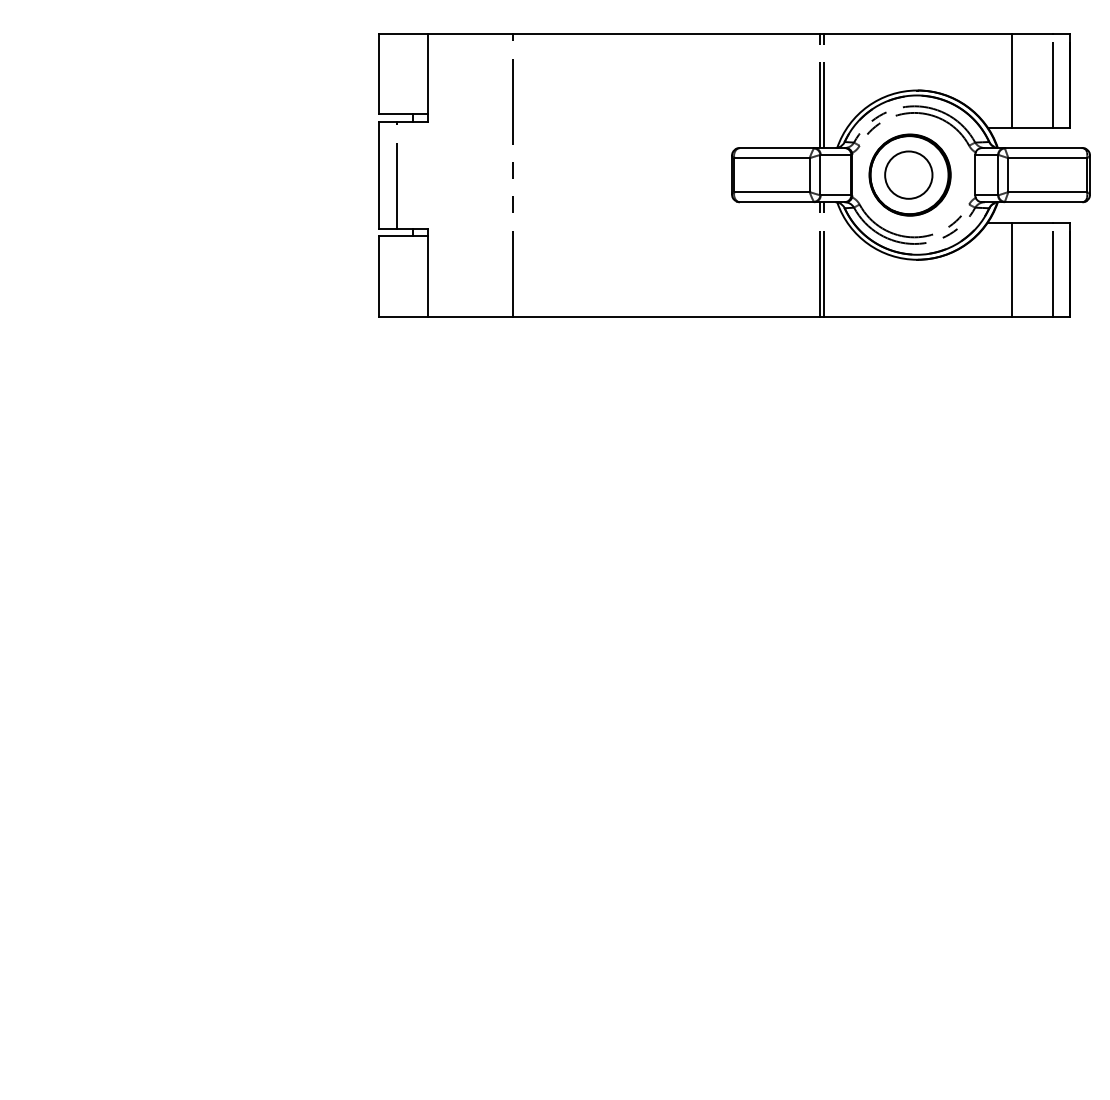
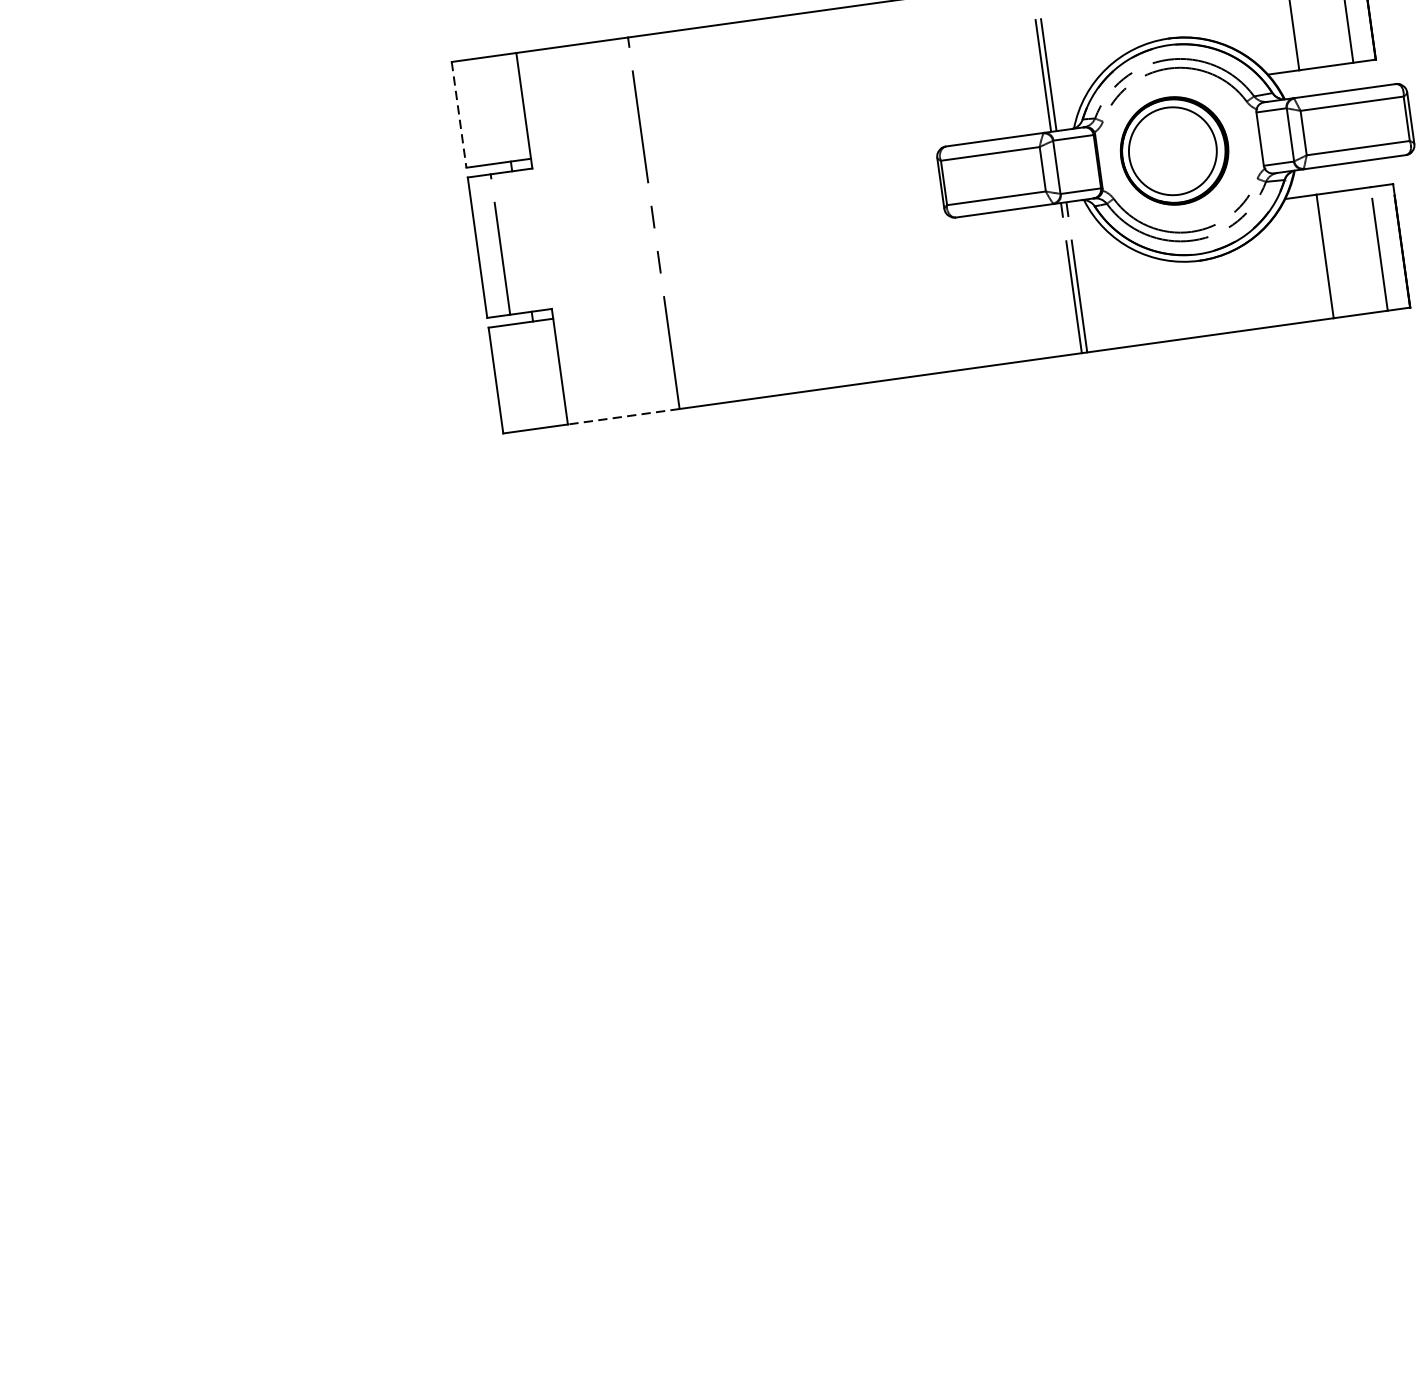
line: (379, 74) -> (459, 115), solid -> dashed
circle: (908, 174) -> (1172, 150), size x1.4
line: (470, 316) -> (623, 416), solid -> dashed

